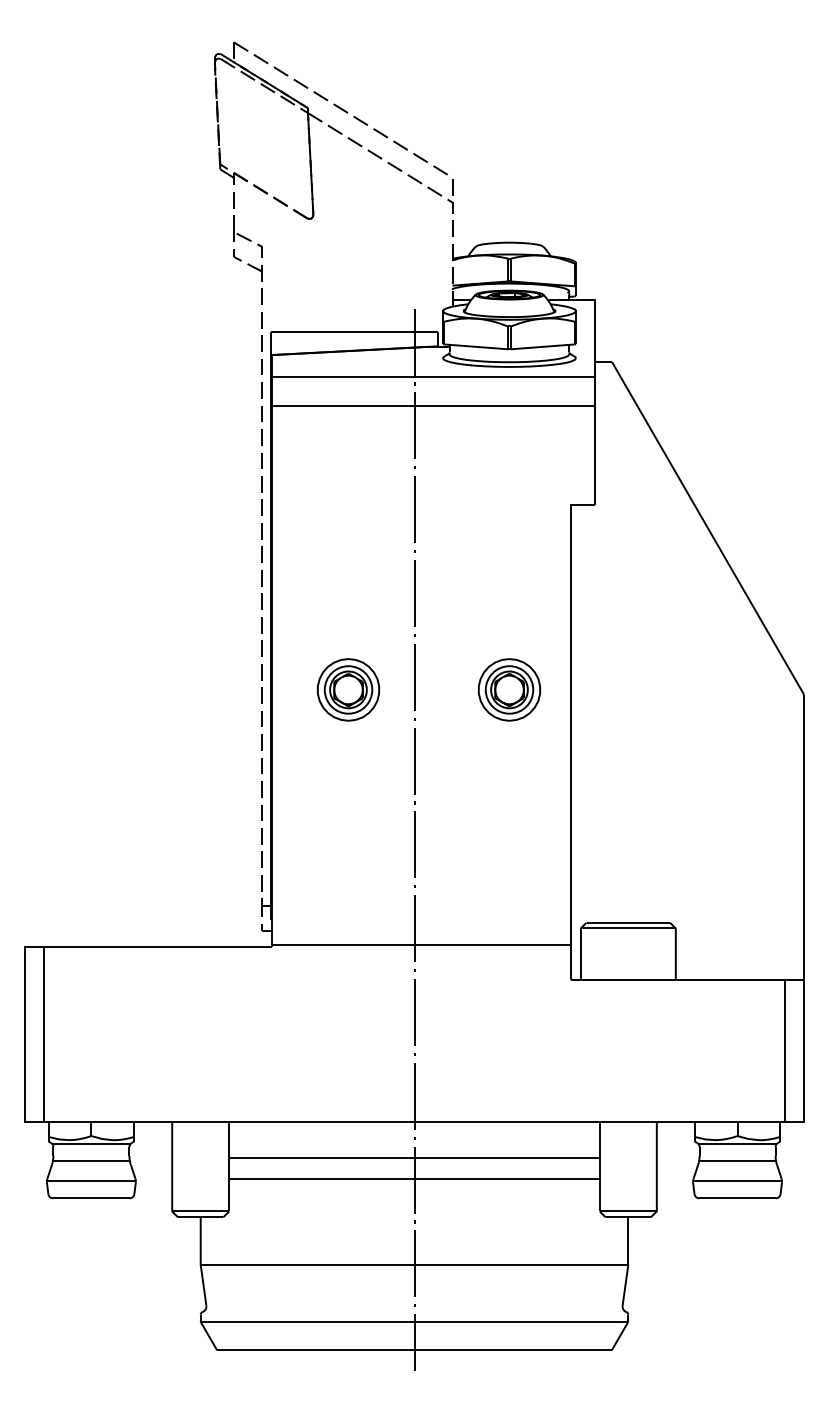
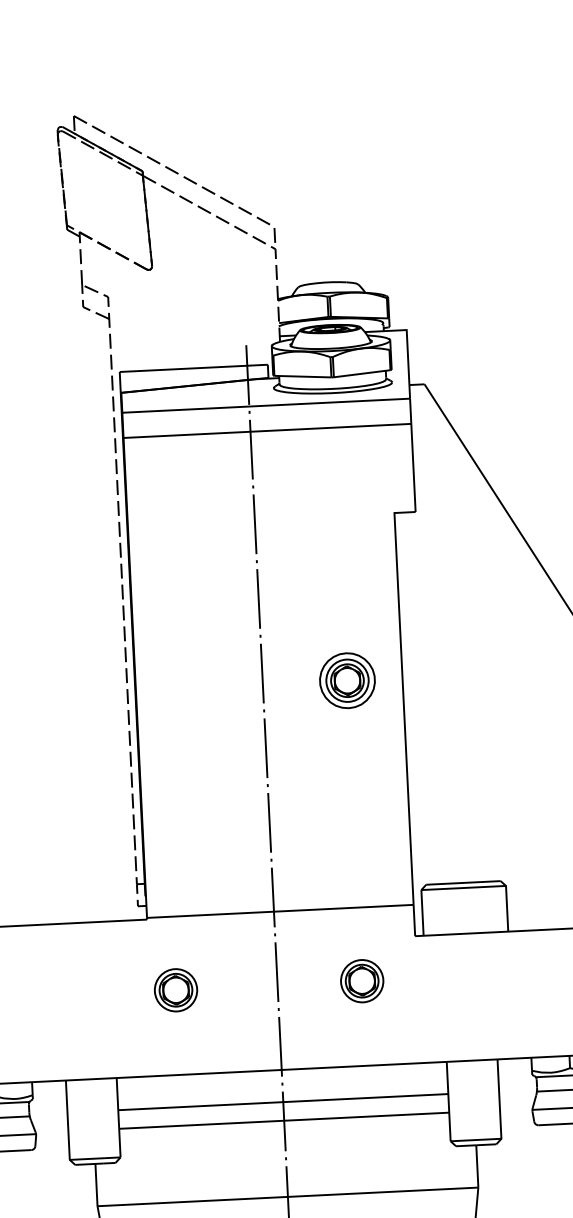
part: (348, 689) -> (204, 687), removed
part: (300, 1026) -> (176, 989), added
part: (509, 1026) -> (362, 980), added

